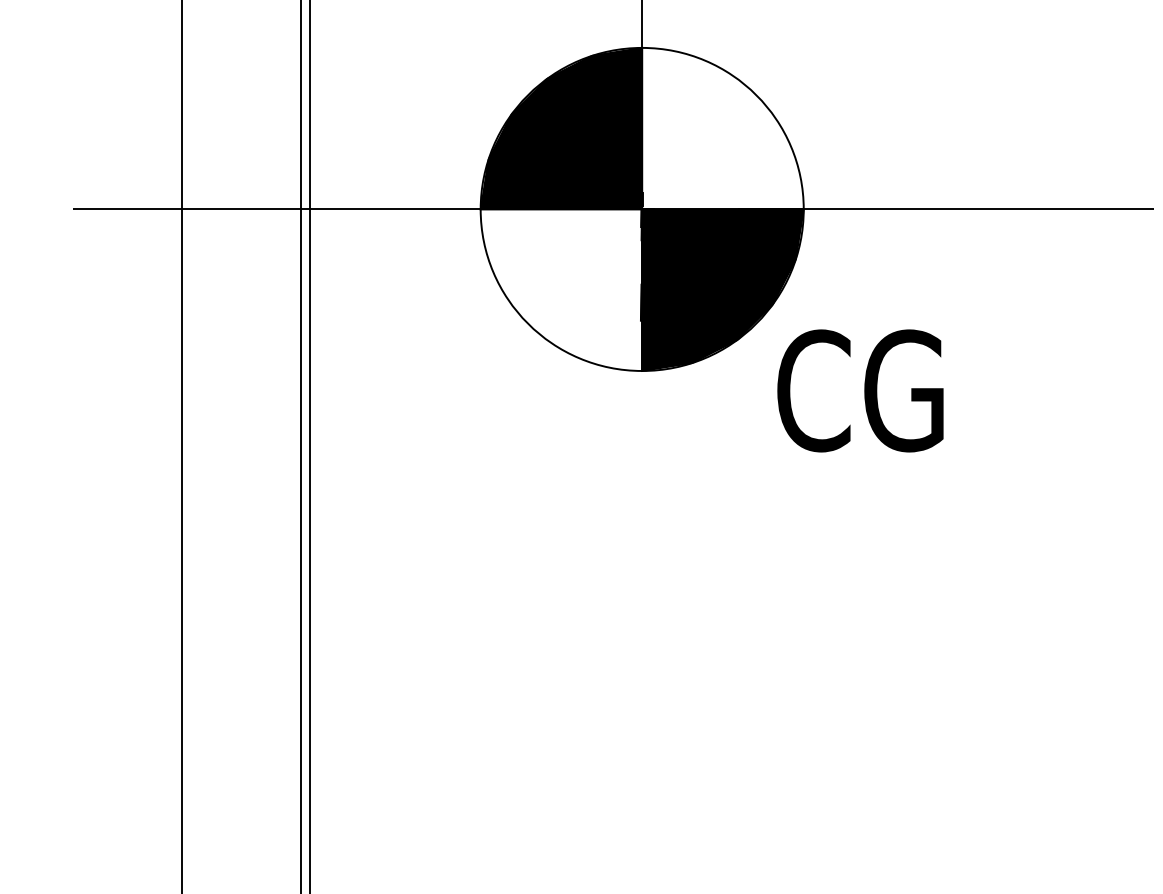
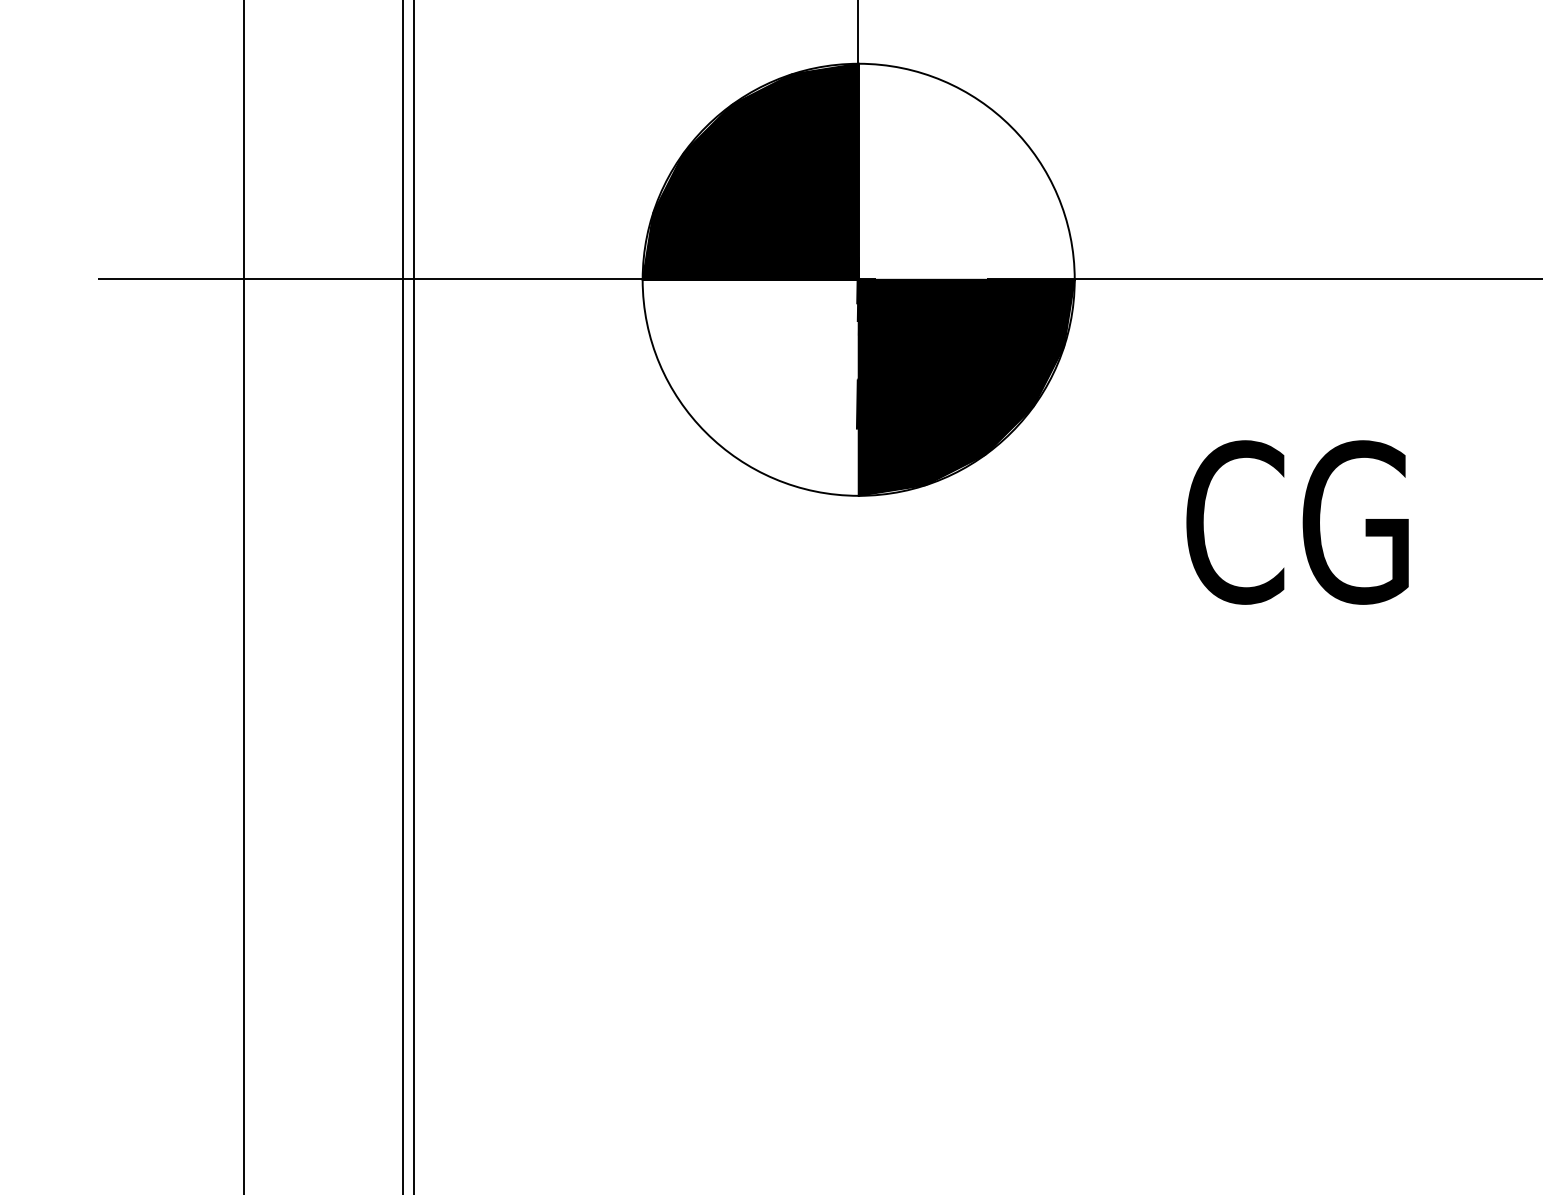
text: (860, 390) -> (1297, 522), moved

